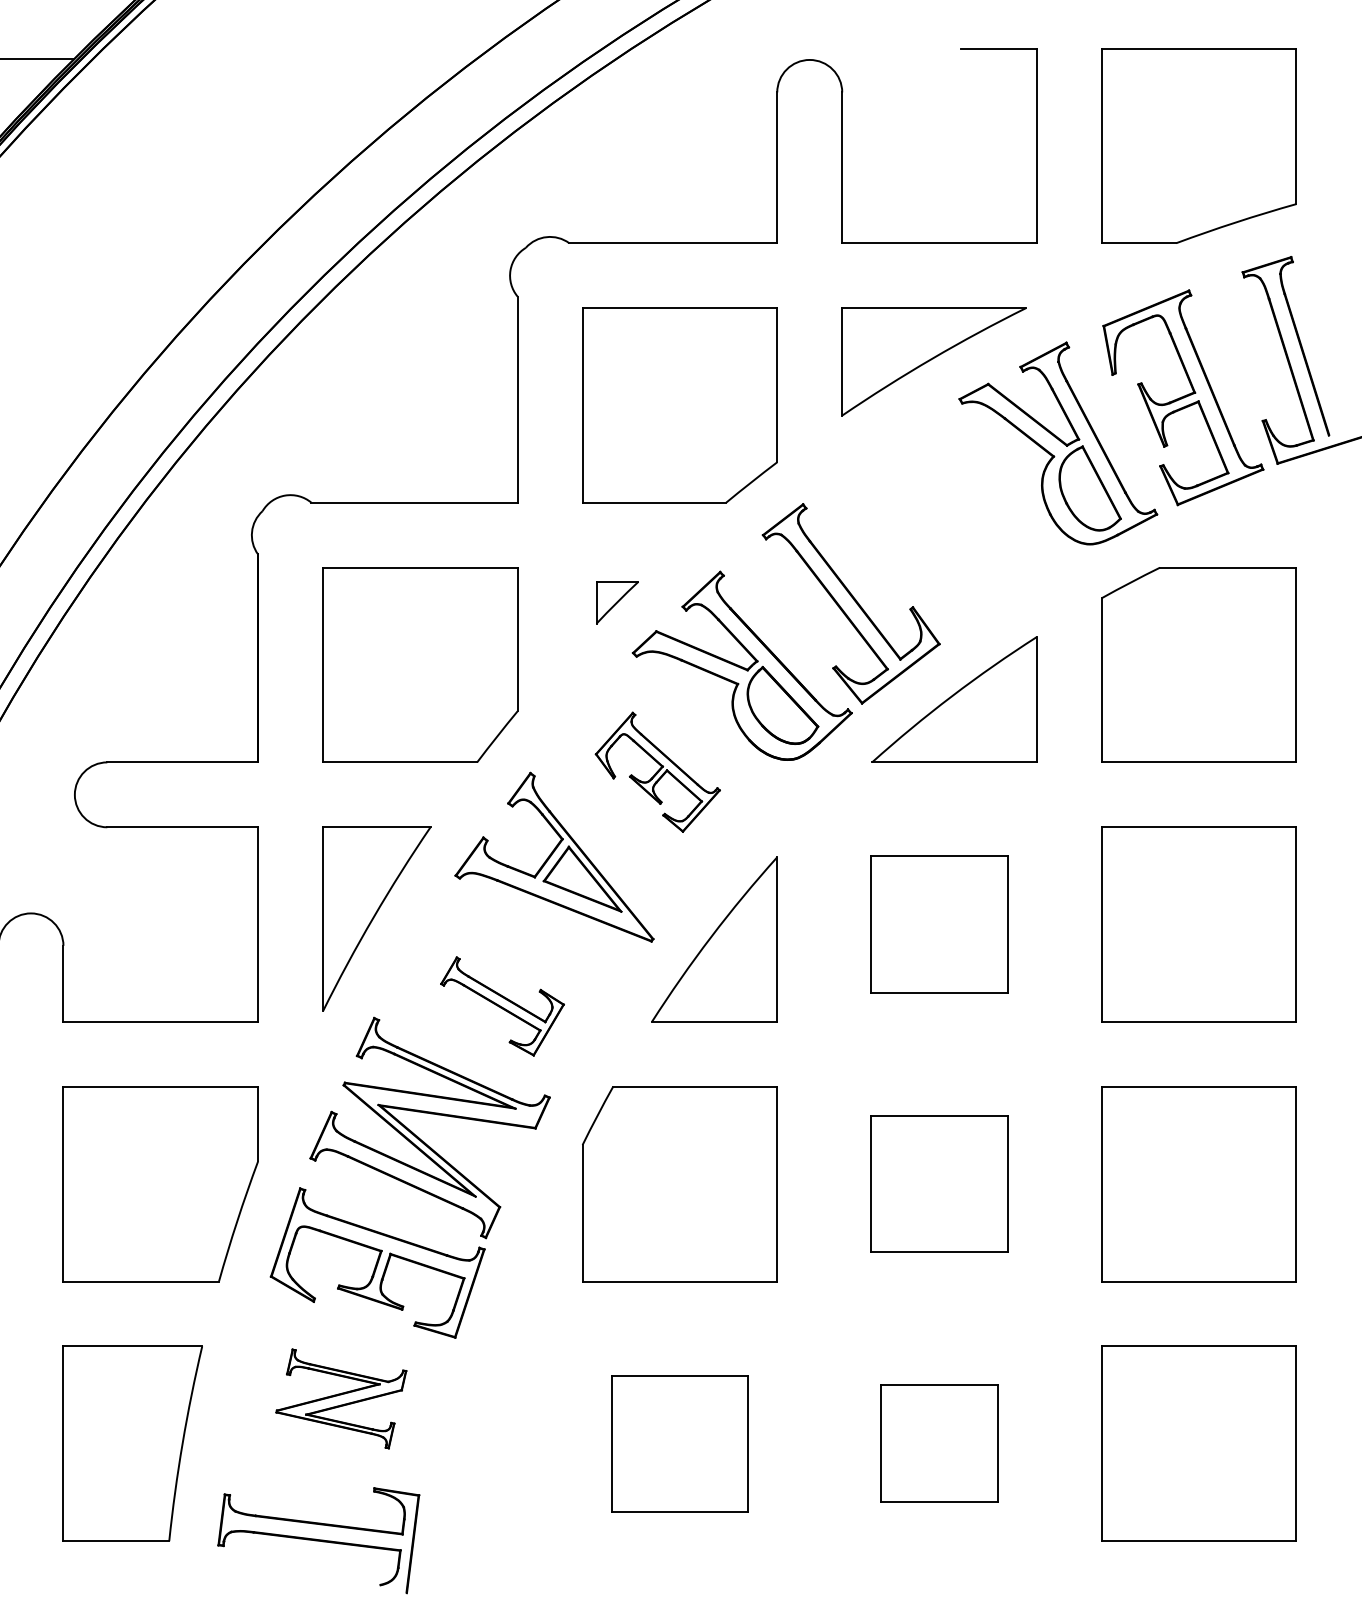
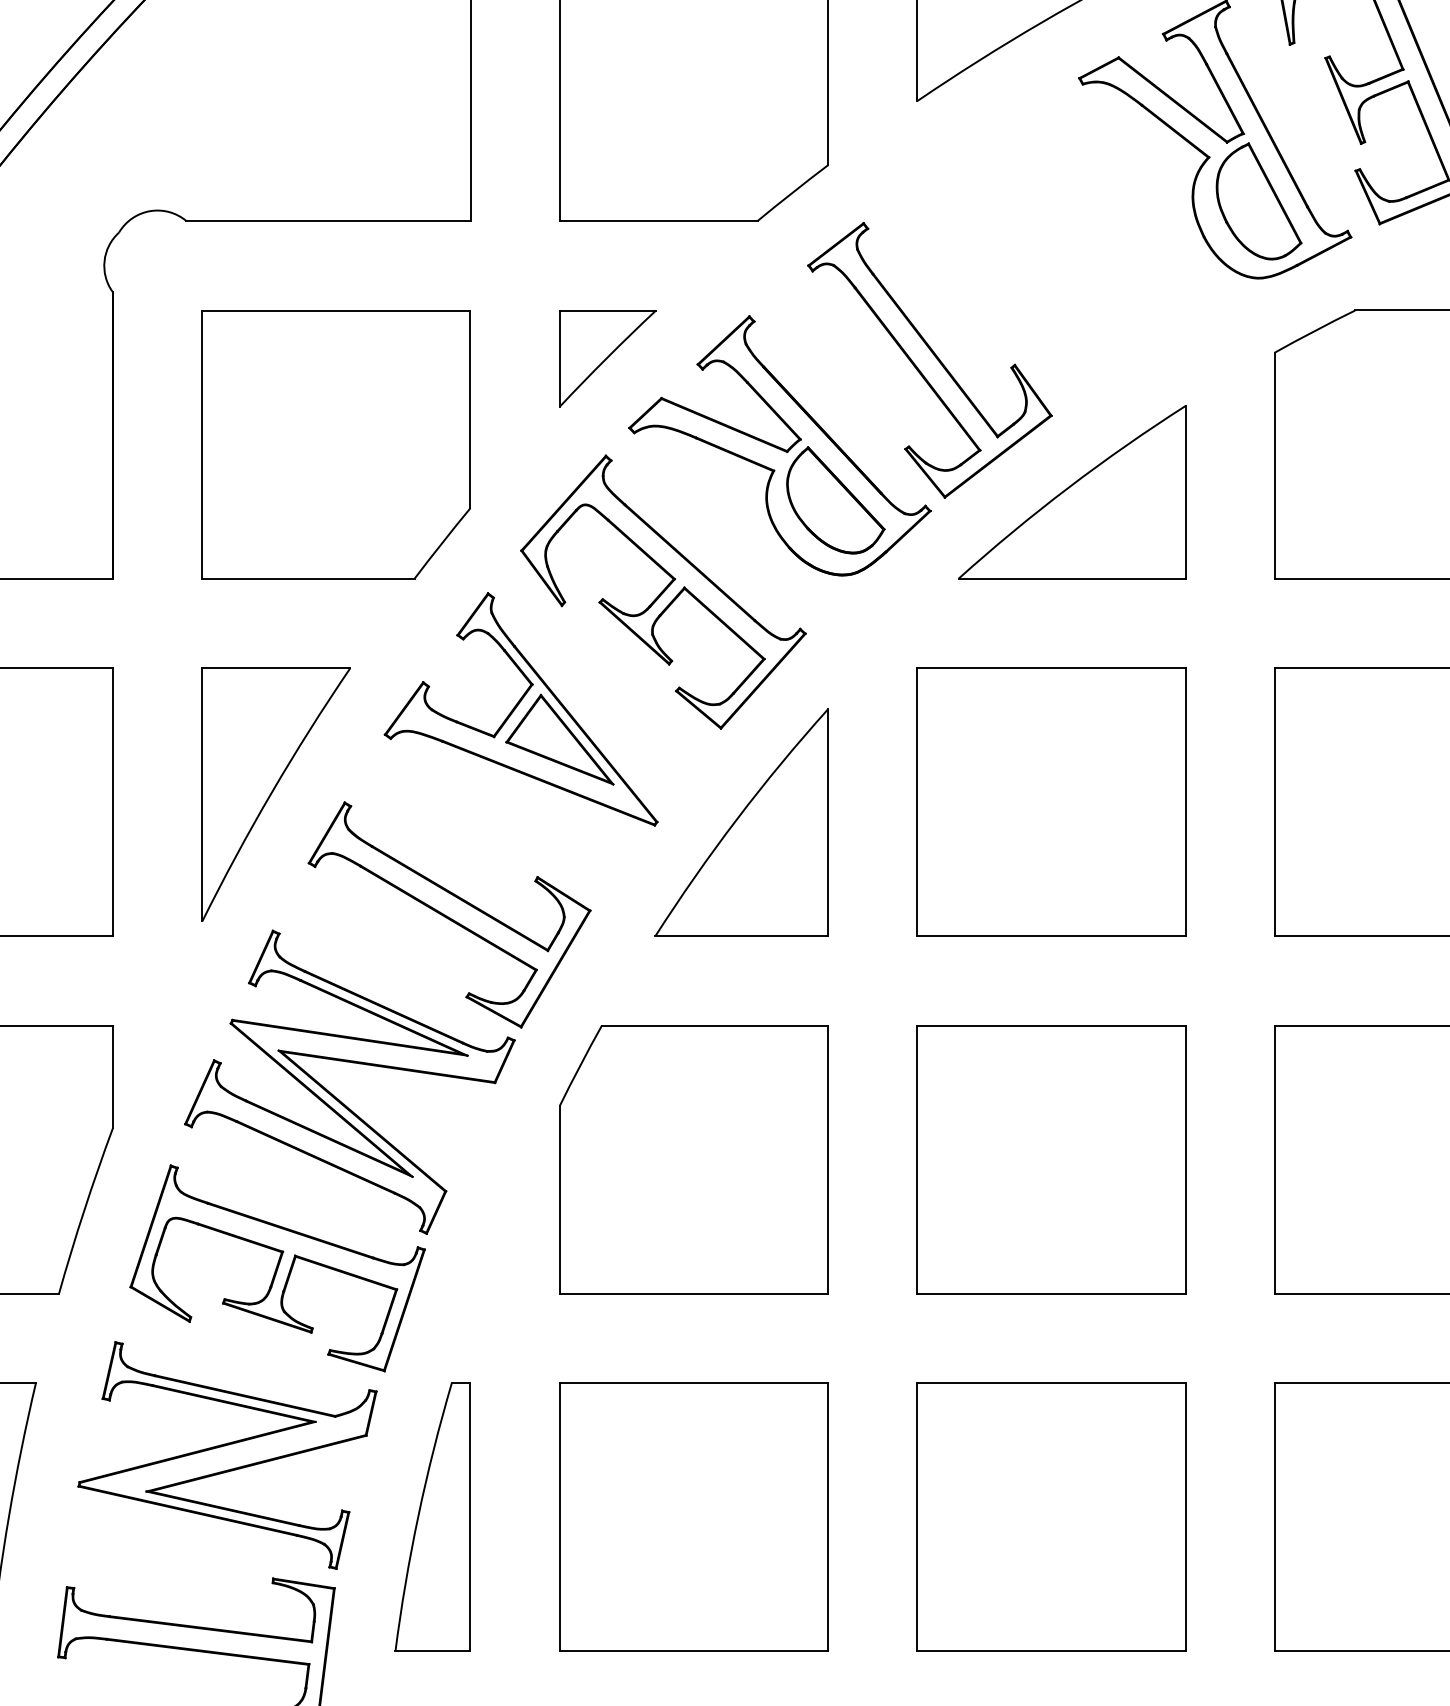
part: (617, 602) -> (607, 358), size x1.67
part: (657, 772) -> (663, 592), size x1.67
part: (939, 924) -> (1051, 801), size x1.43
part: (502, 1006) -> (449, 914), size x1.67
part: (939, 1184) -> (1051, 1160), size x1.43
part: (341, 1398) -> (227, 1454), size x1.67
part: (490, 1443) -> (432, 1516), added
part: (679, 1443) -> (693, 1516), size x1.43
part: (939, 1443) -> (1051, 1516), size x1.67

